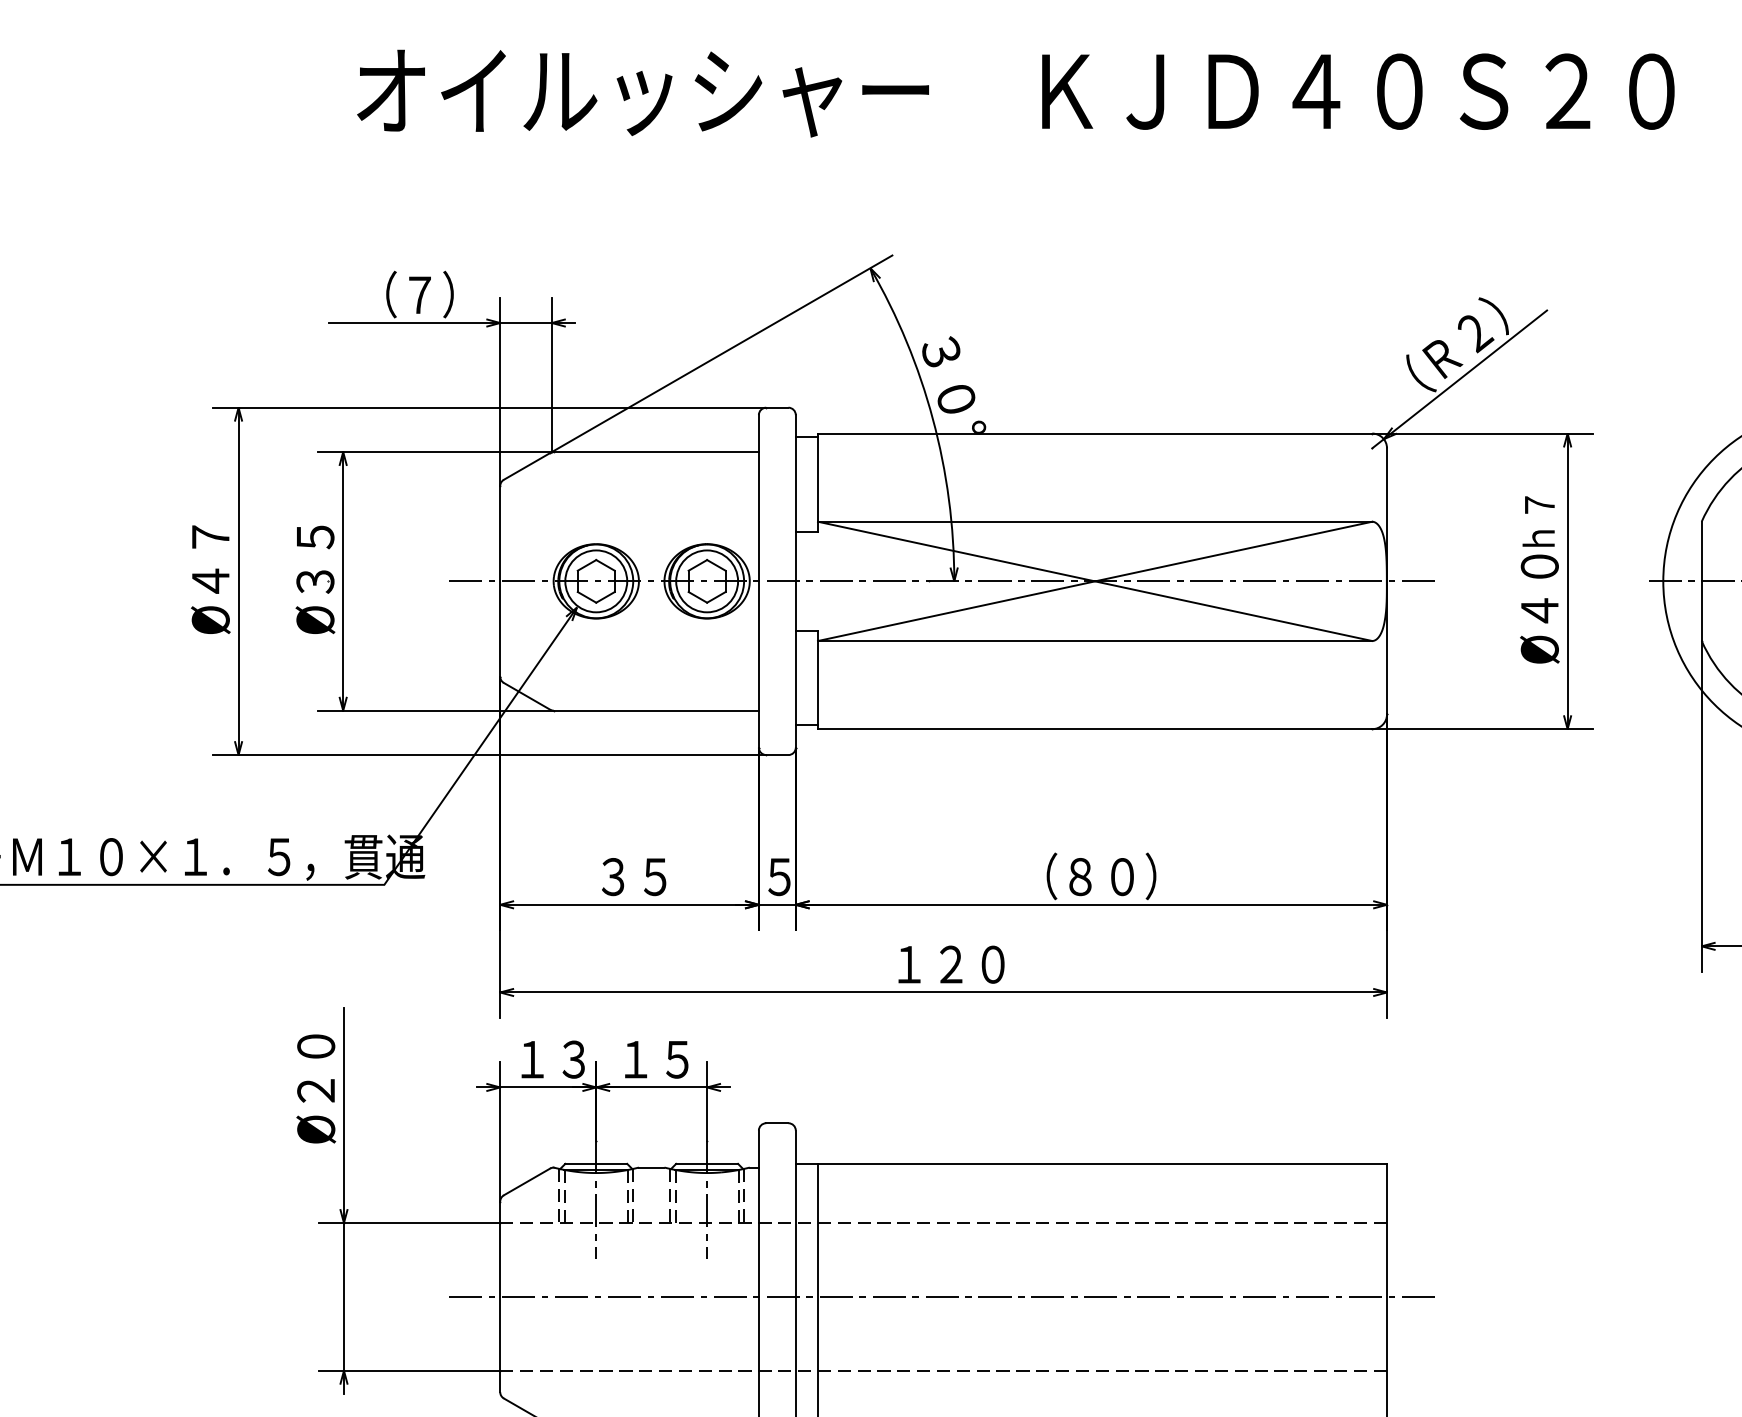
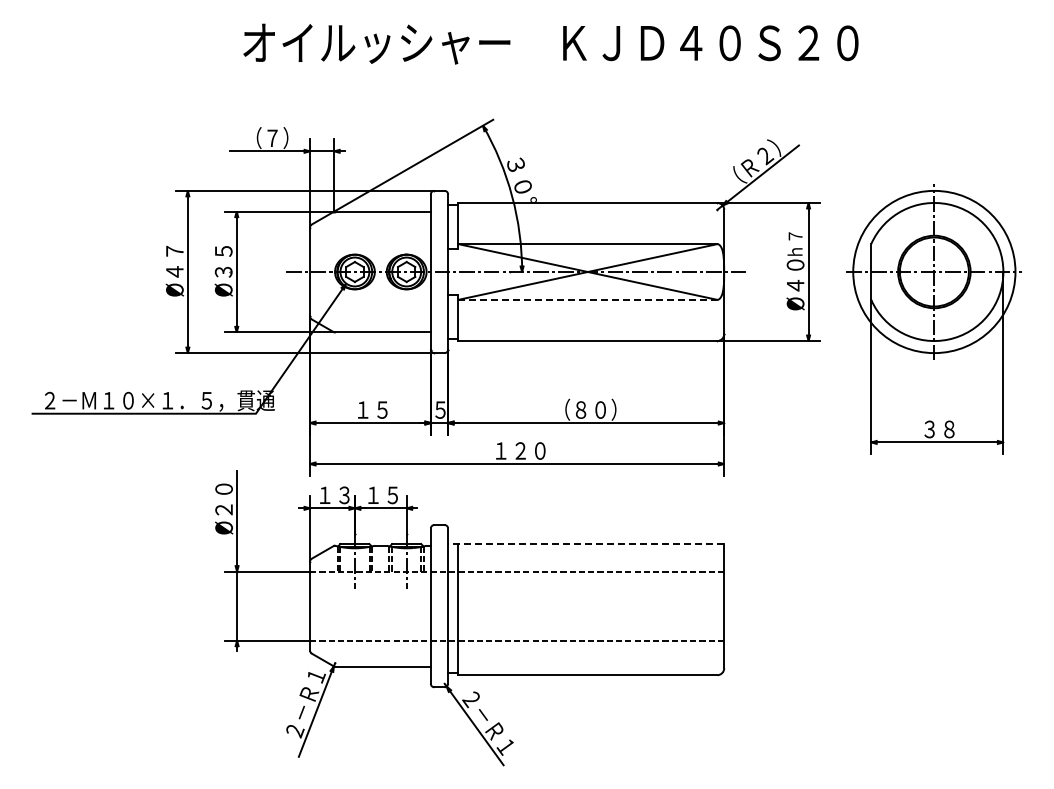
line: (1096, 640) -> (588, 299), solid -> dashed
text: (612, 875) -> (362, 409), ３５ -> １５
line: (1089, 1164) -> (585, 544), solid -> dashed
line: (942, 1297) -> (516, 606), removed

